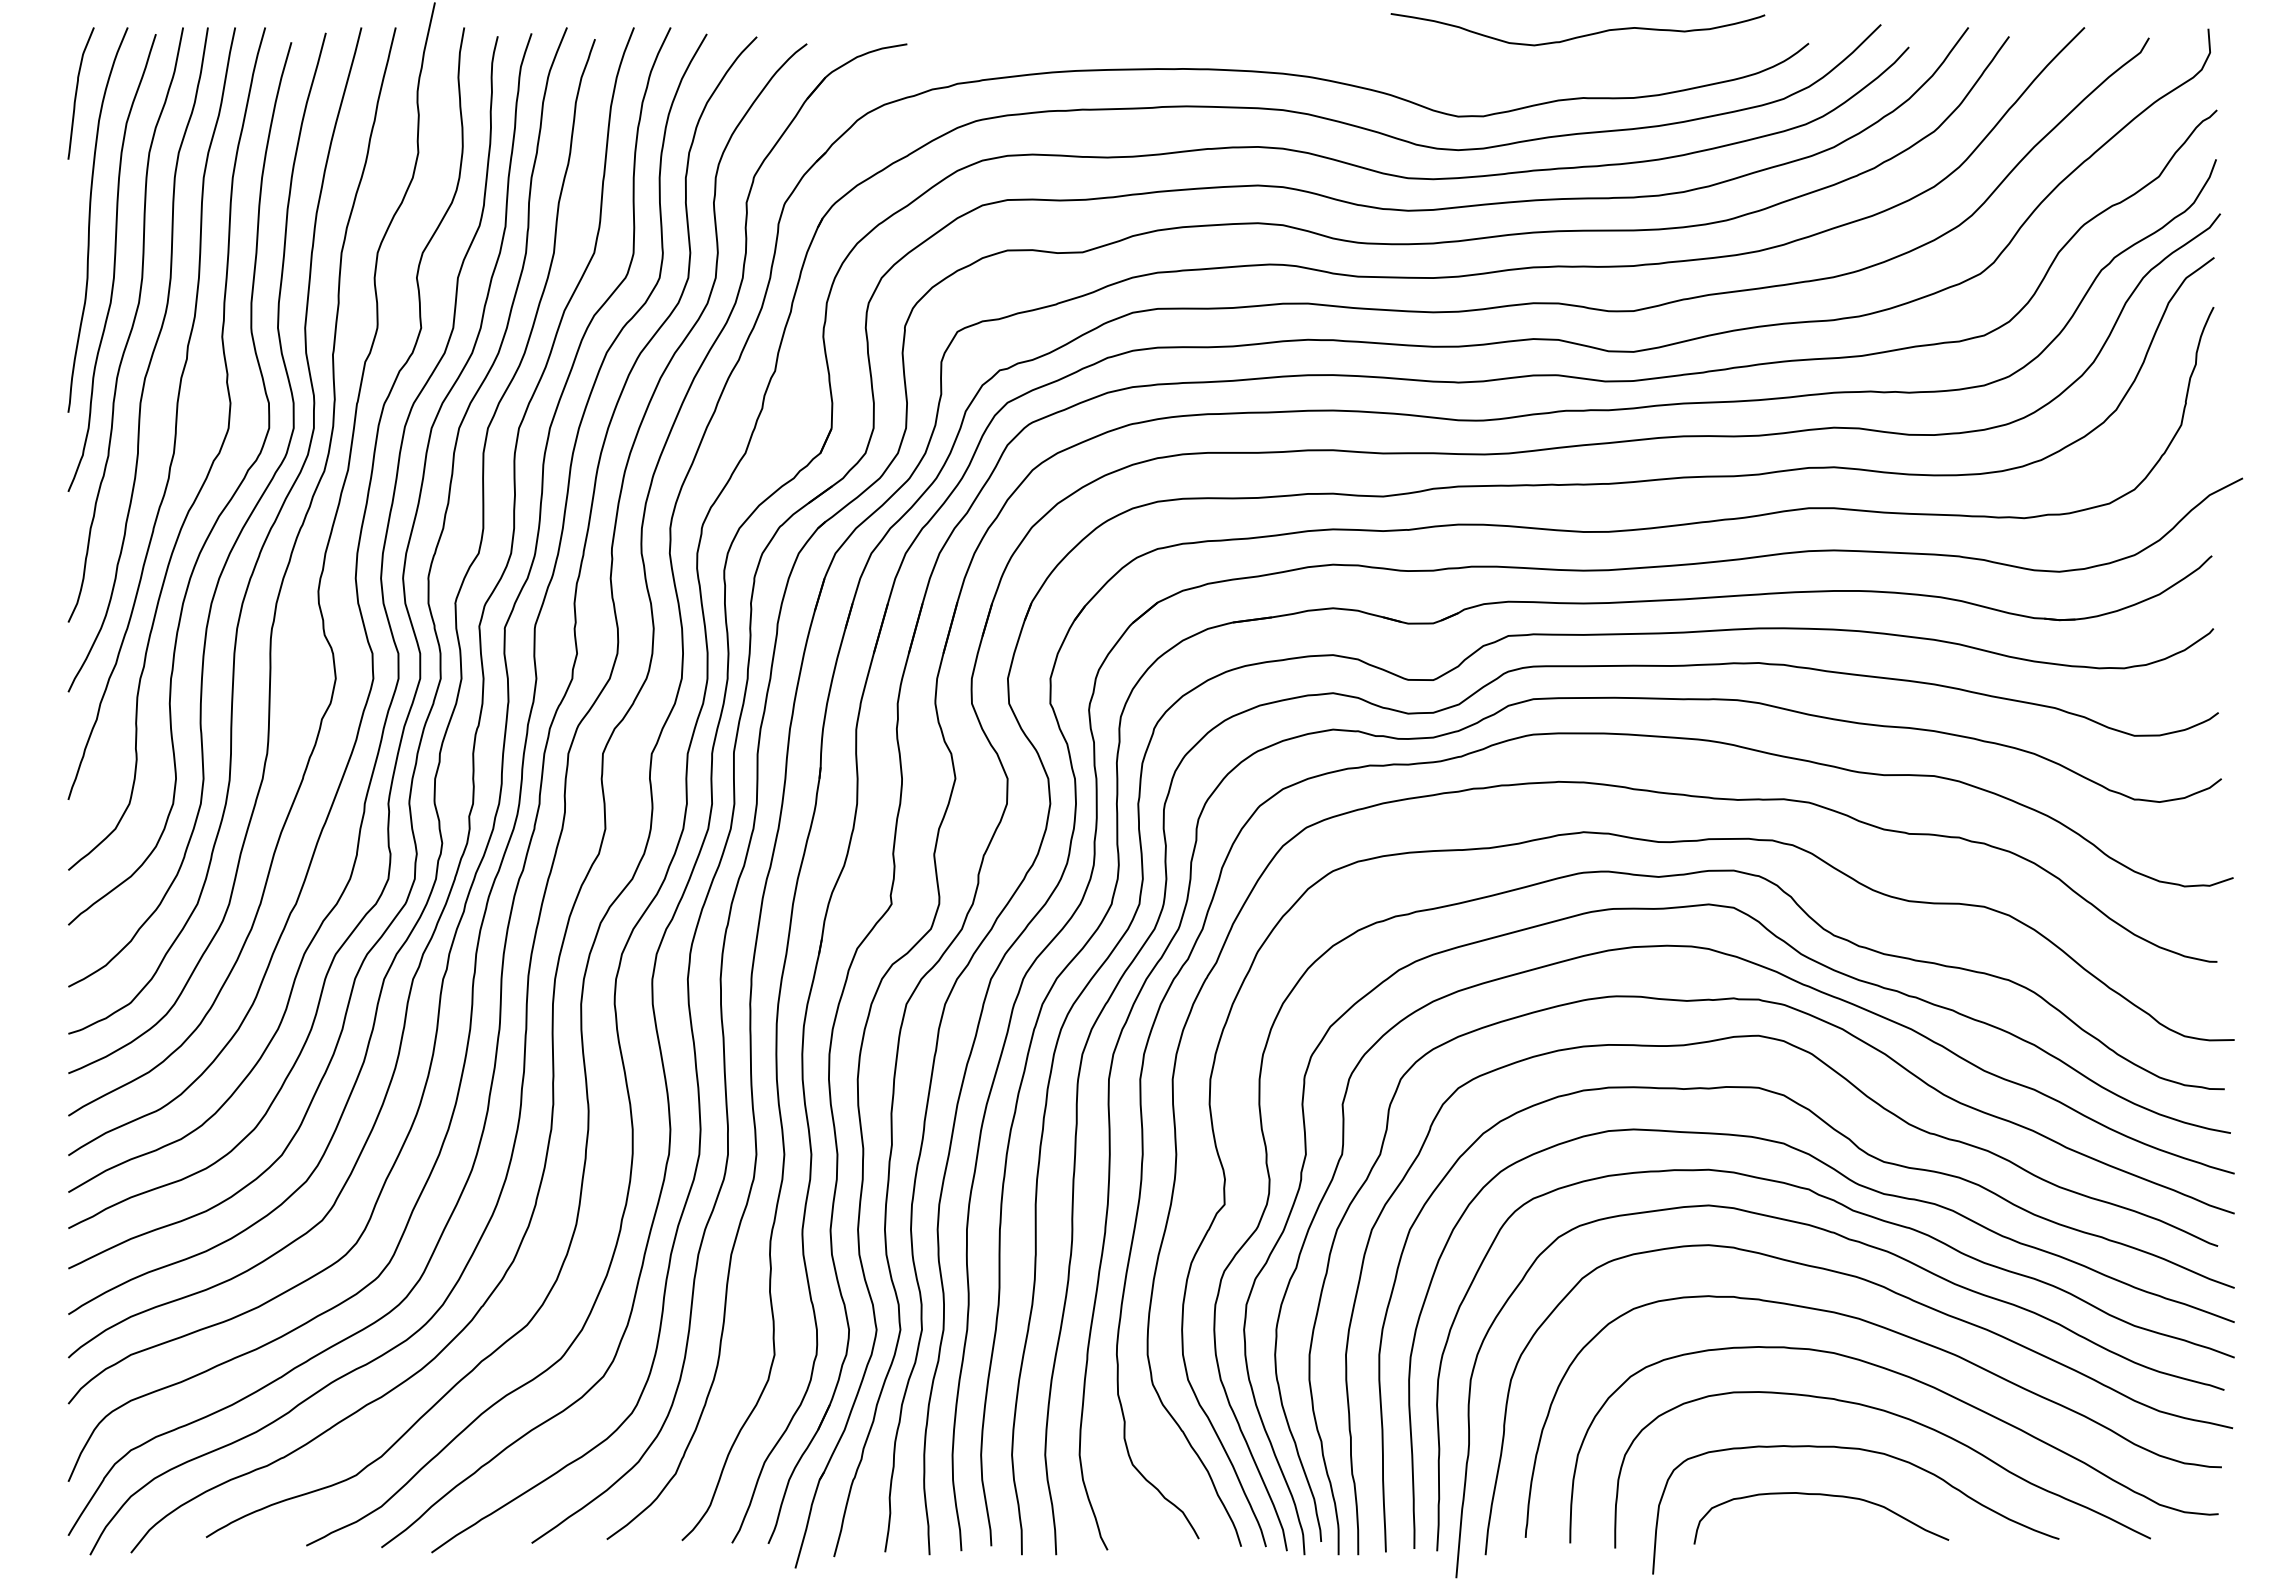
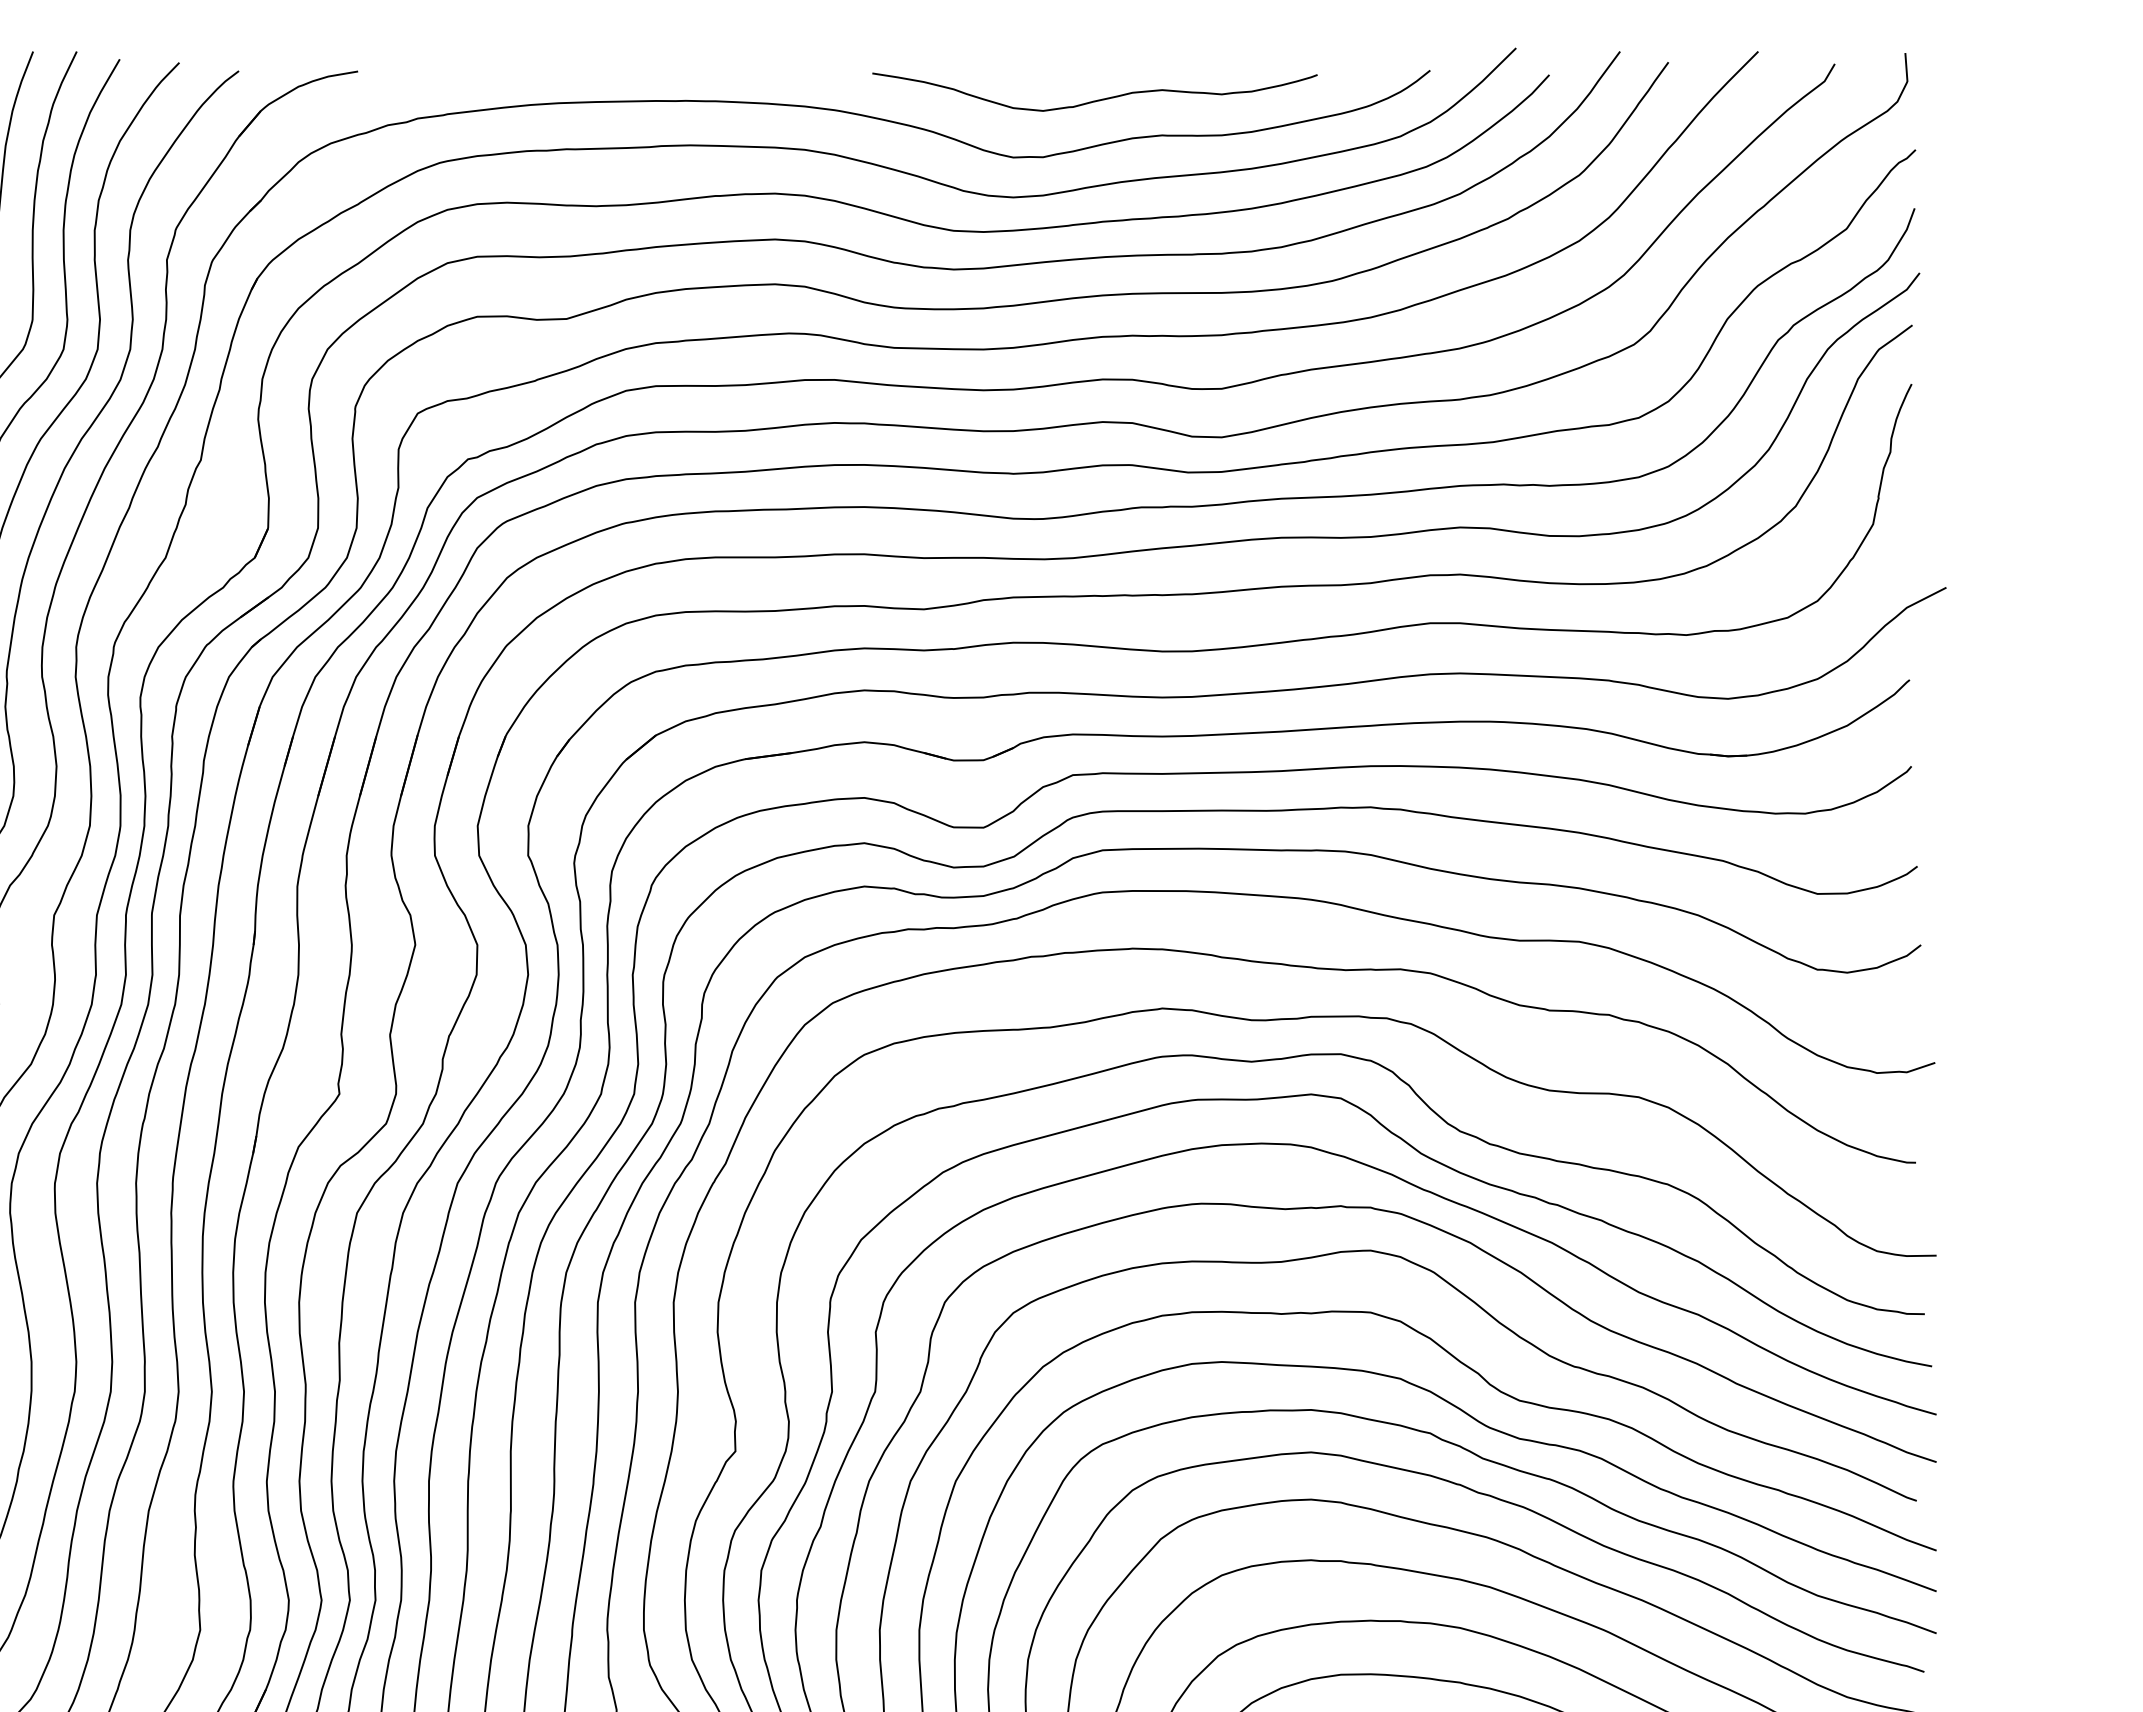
curve: (1580, 35) -> (1097, 99), moved

